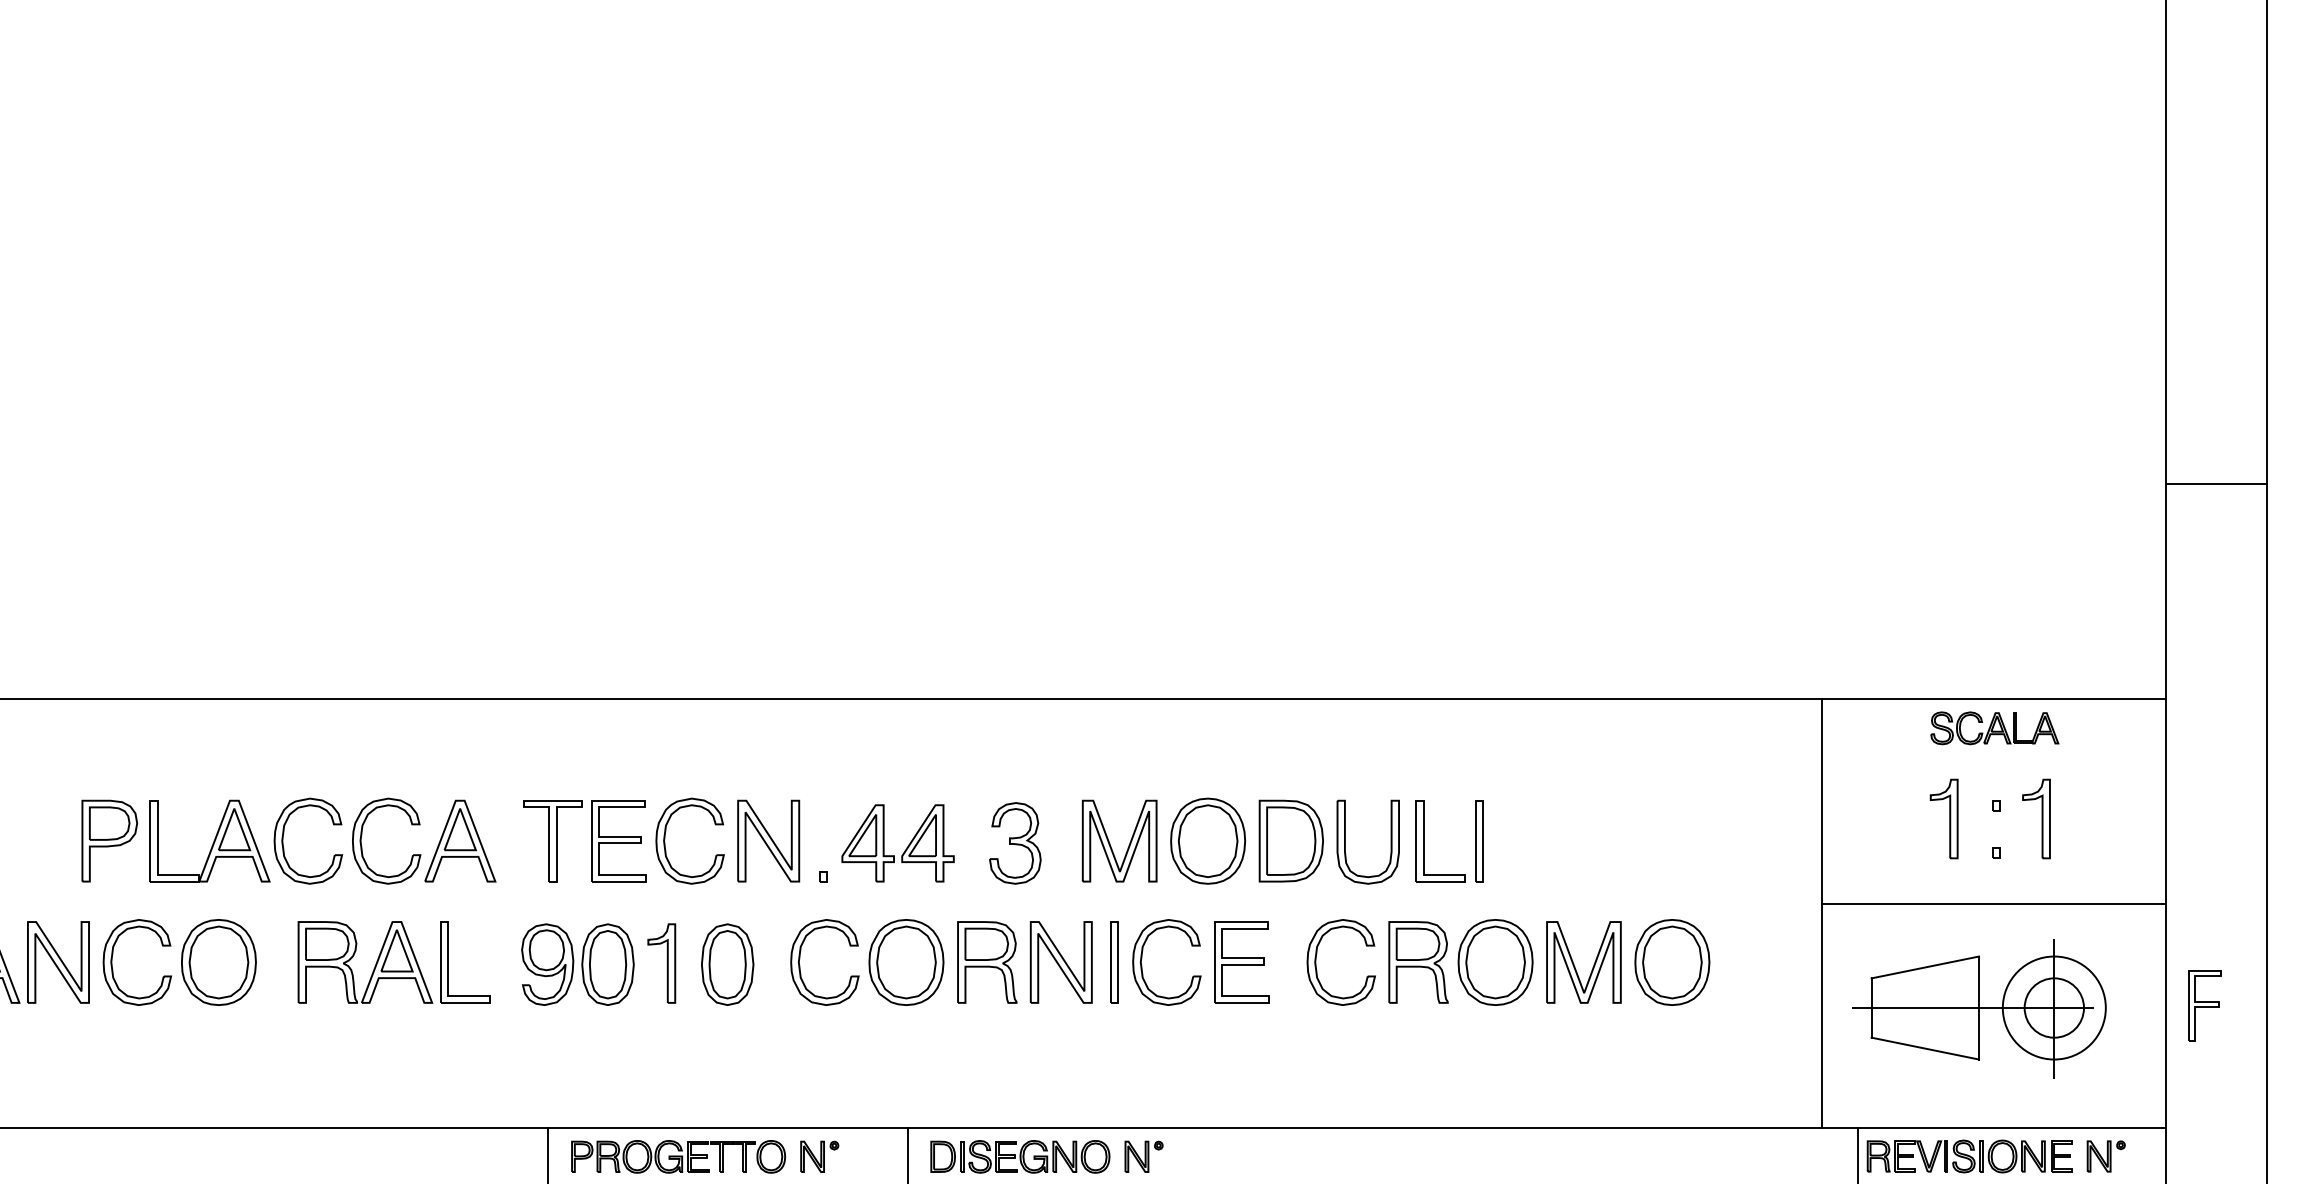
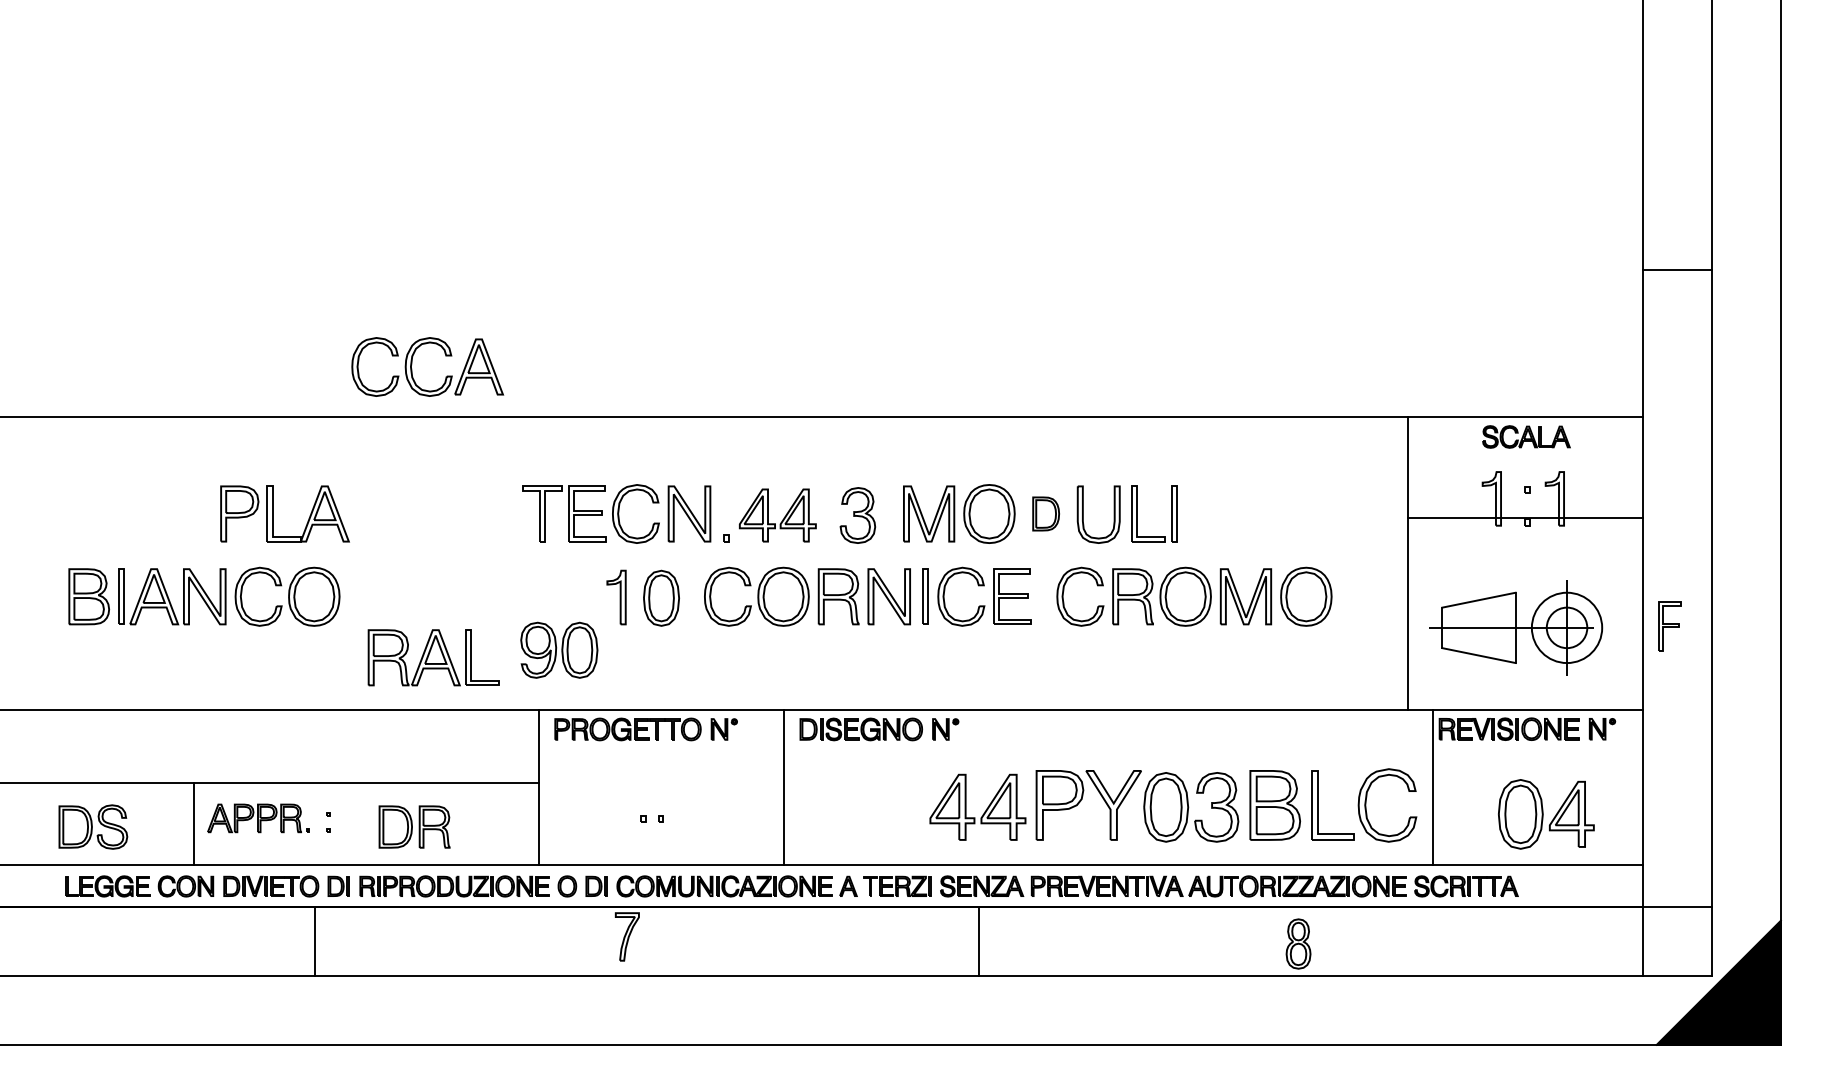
part: (362, 837) -> (412, 364), moved
part: (1290, 840) -> (1045, 513), size x0.6
line: (1993, 903) -> (1525, 517), moved
part: (393, 962) -> (433, 657), moved
part: (578, 963) -> (559, 649), moved

